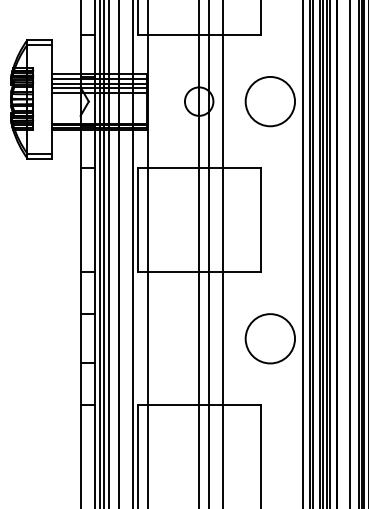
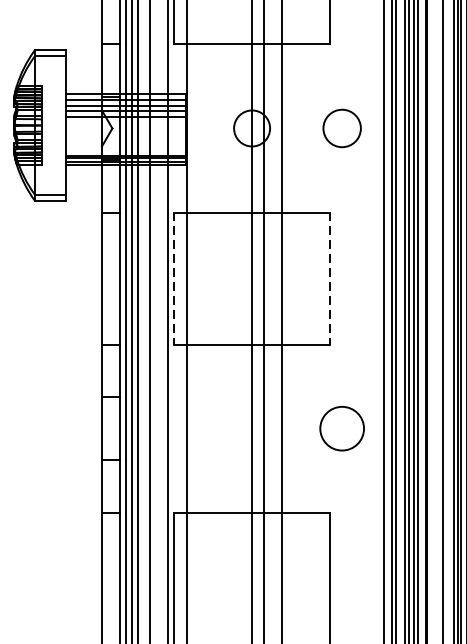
circle: (270, 101) -> (342, 128), size x0.6
line: (137, 220) -> (174, 278), solid -> dashed
line: (260, 220) -> (329, 278), solid -> dashed
circle: (270, 338) -> (342, 428), size x0.7

